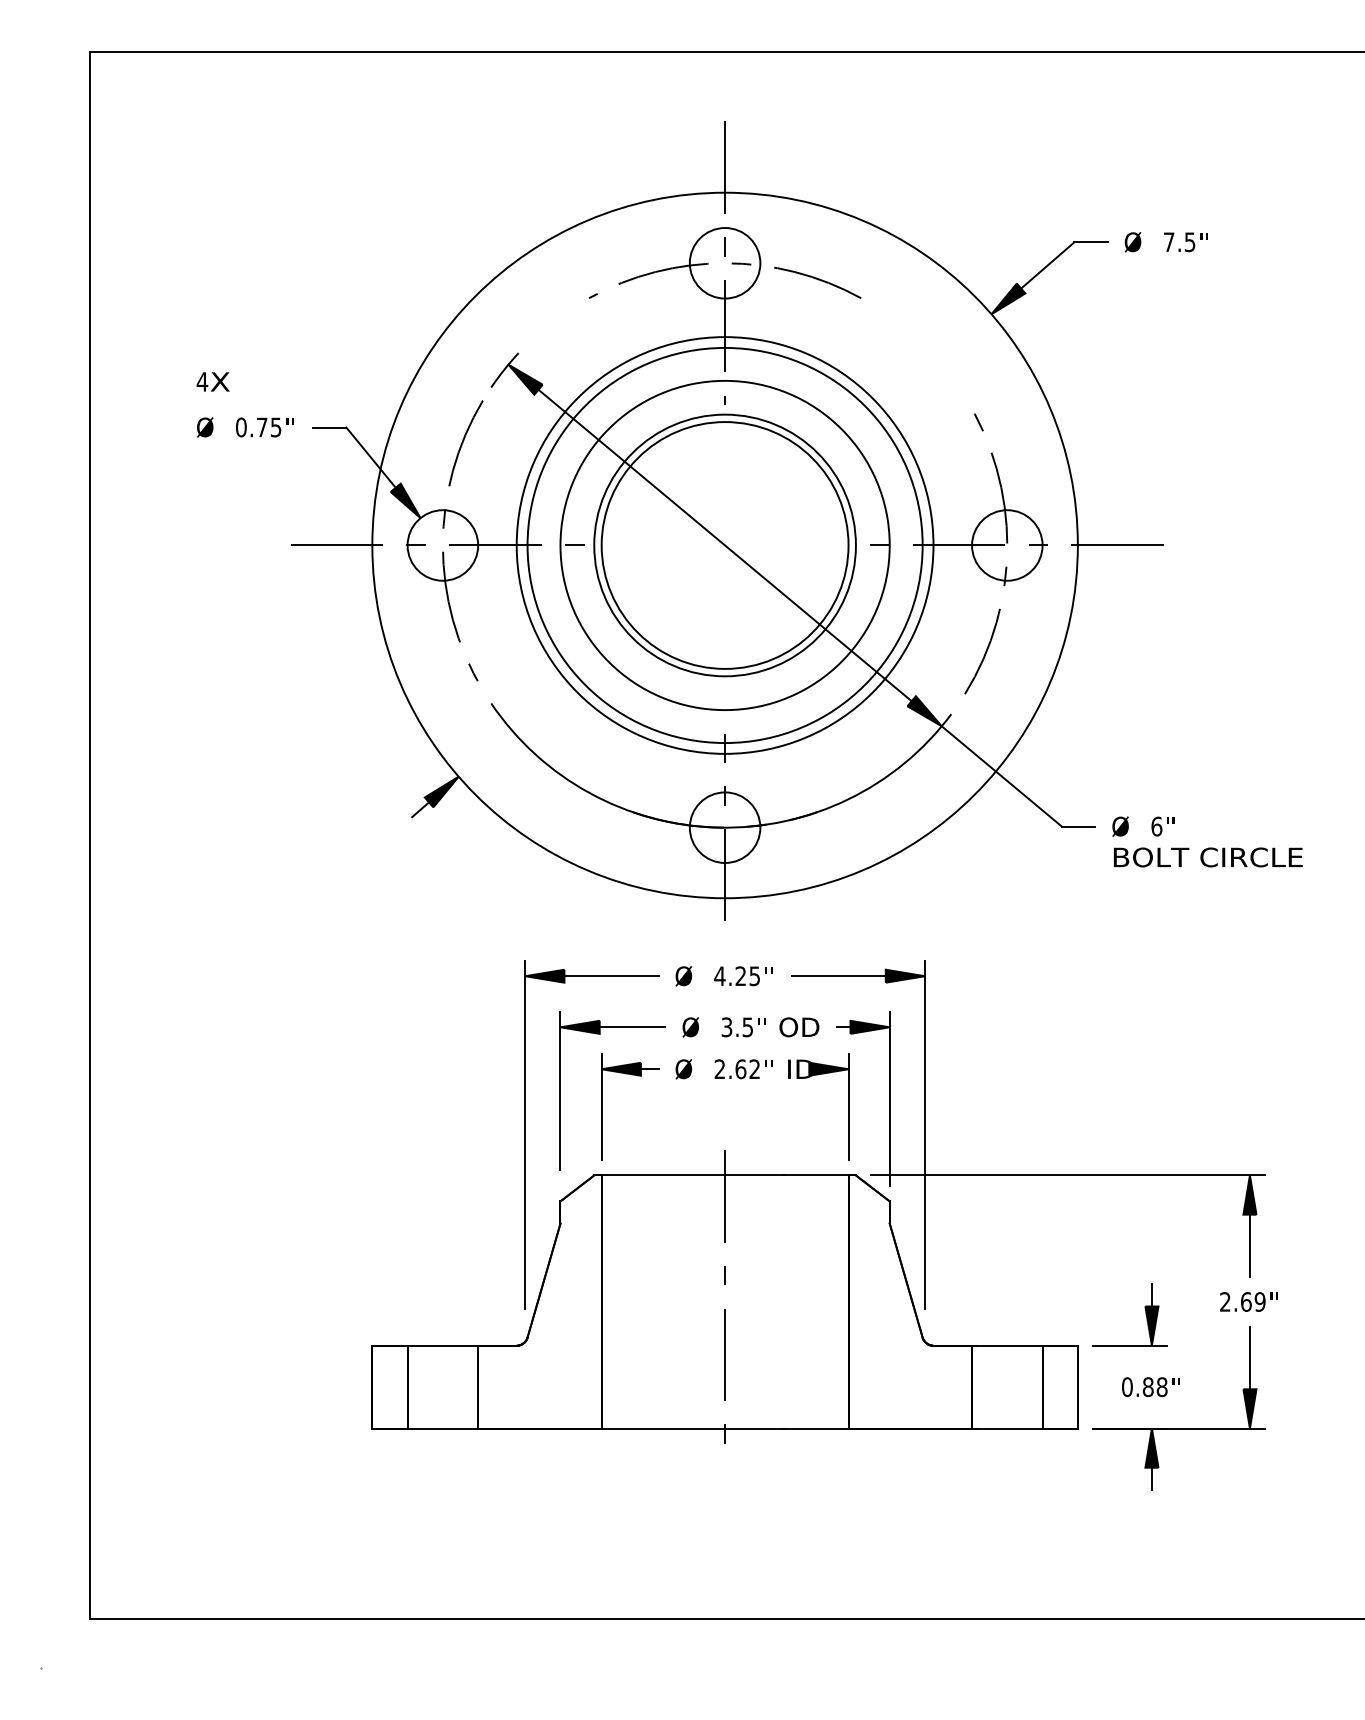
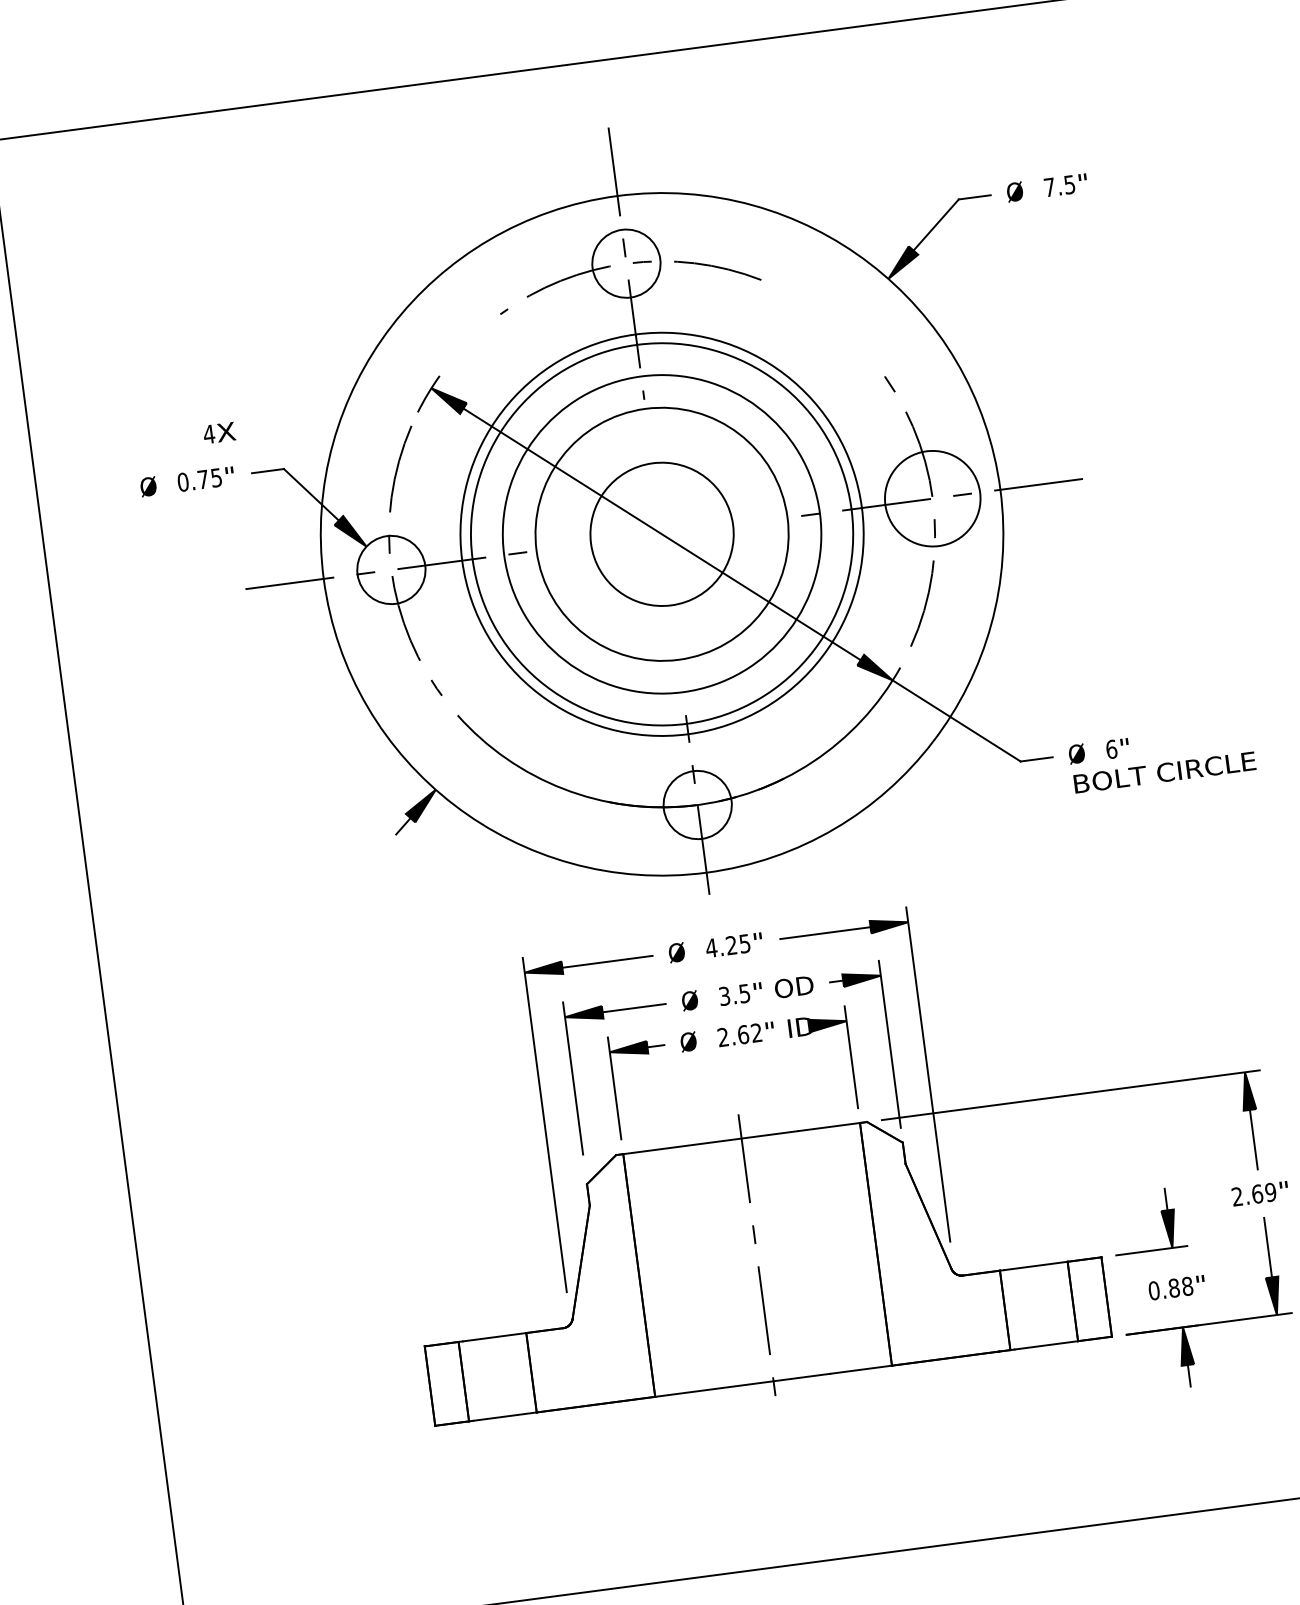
text: (212, 381) -> (218, 432), moved
circle: (724, 545) -> (661, 534), size x0.6
circle: (1007, 545) -> (932, 498), size x1.4

